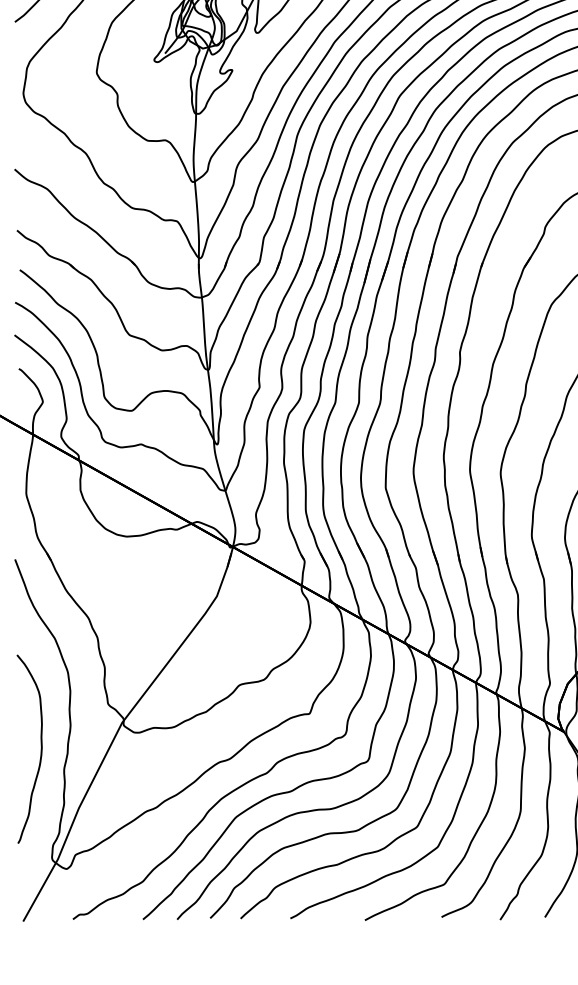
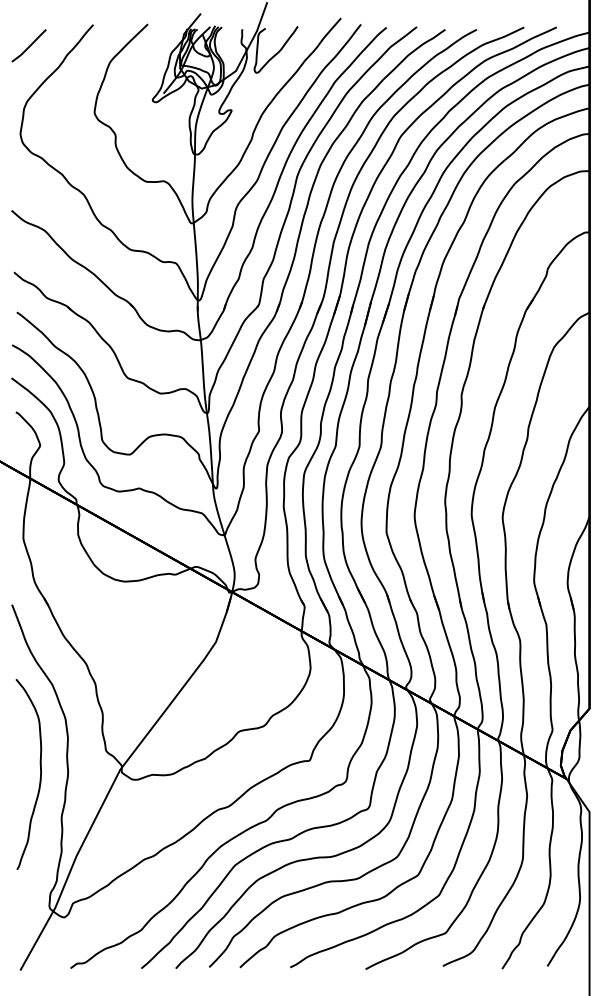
curve: (40, 753) -> (39, 778), moved

